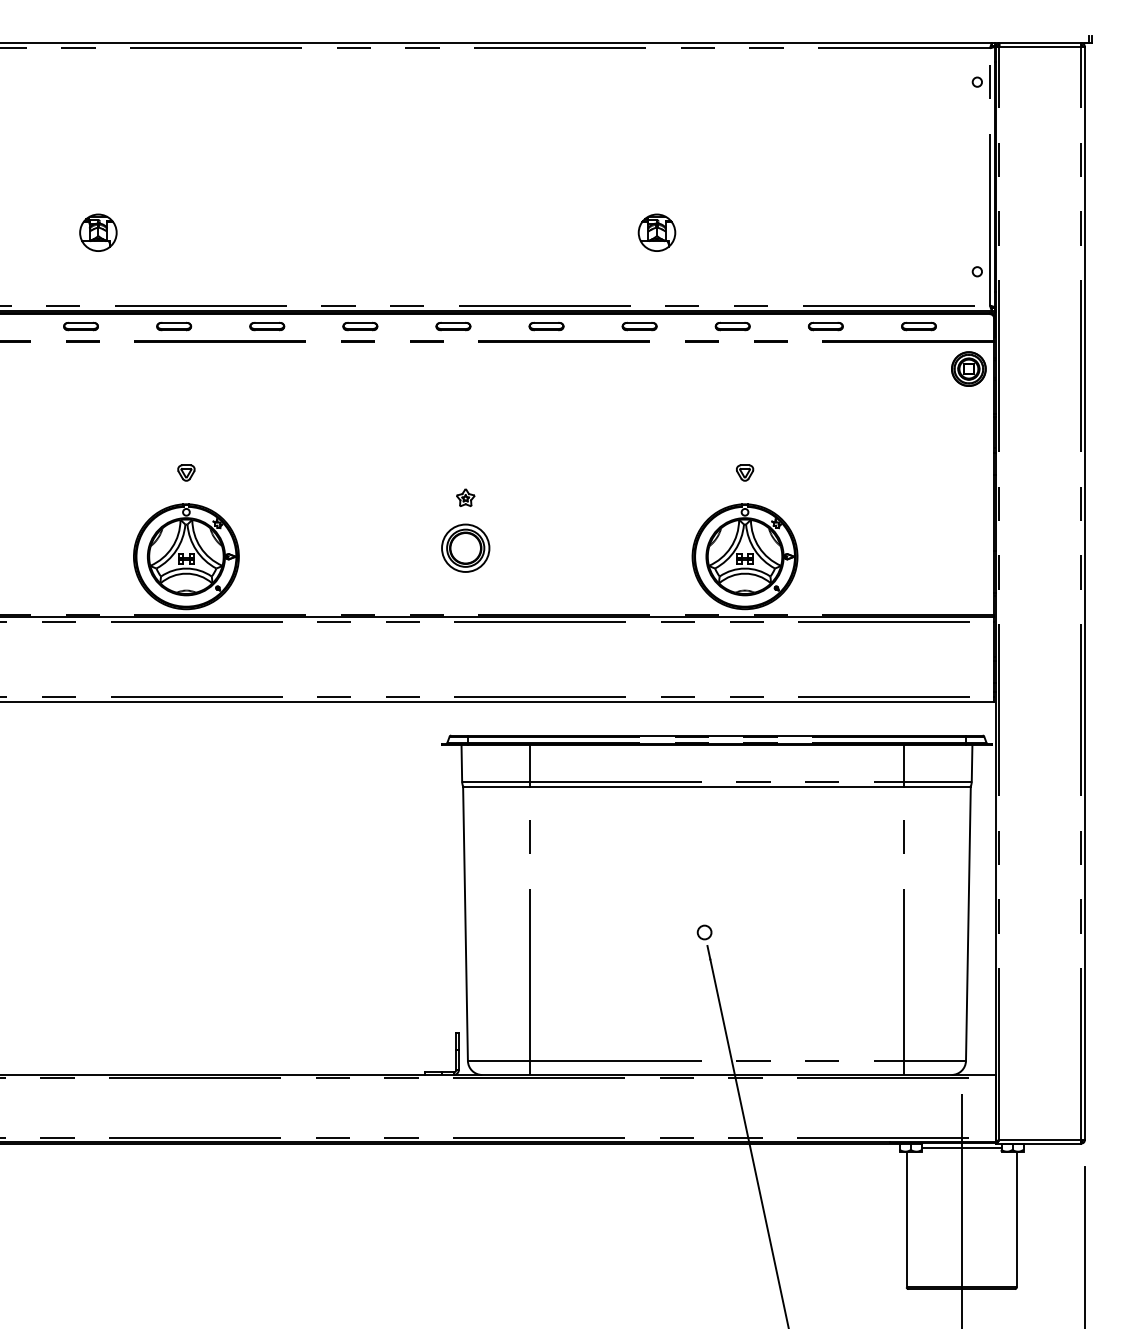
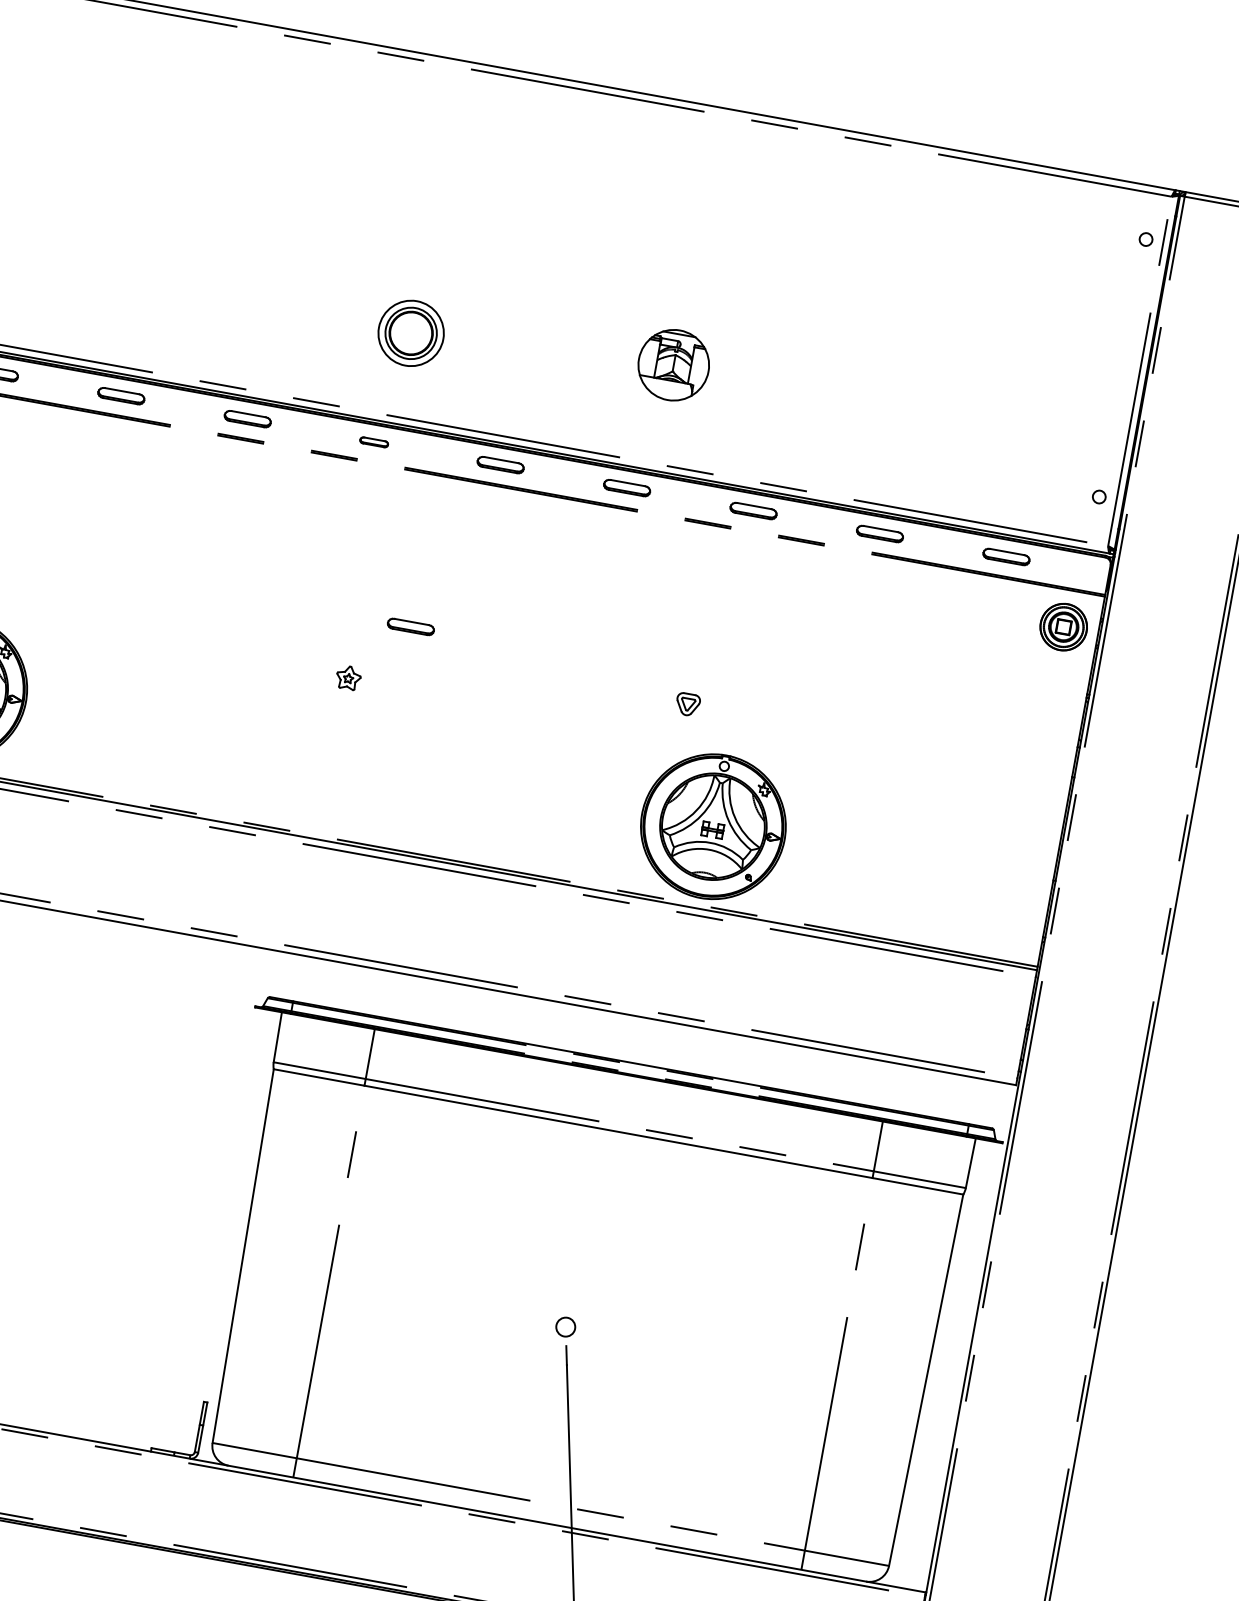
part: (656, 232) -> (673, 364), size x1.4
part: (453, 326) -> (374, 442), size x0.6
part: (503, 453) -> (410, 626), added
part: (745, 472) -> (688, 704), moved
part: (465, 547) -> (411, 332), moved

